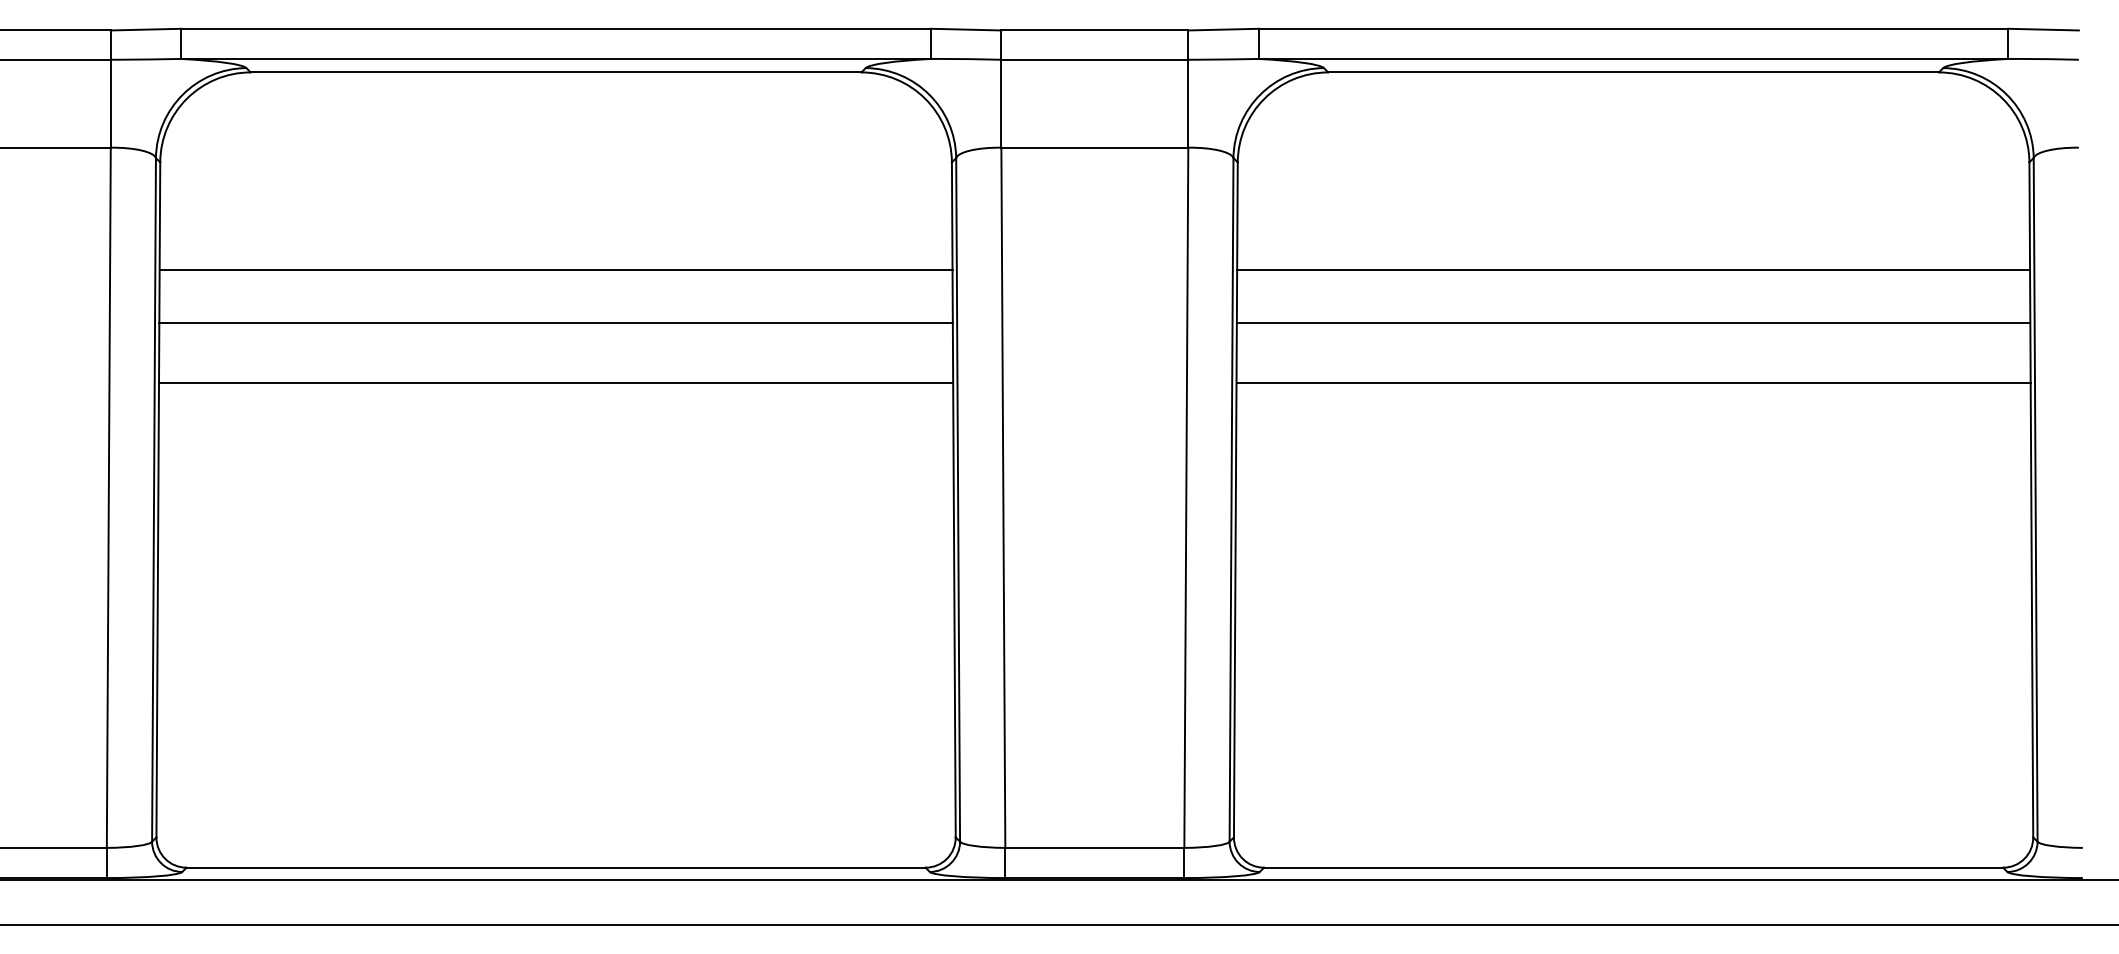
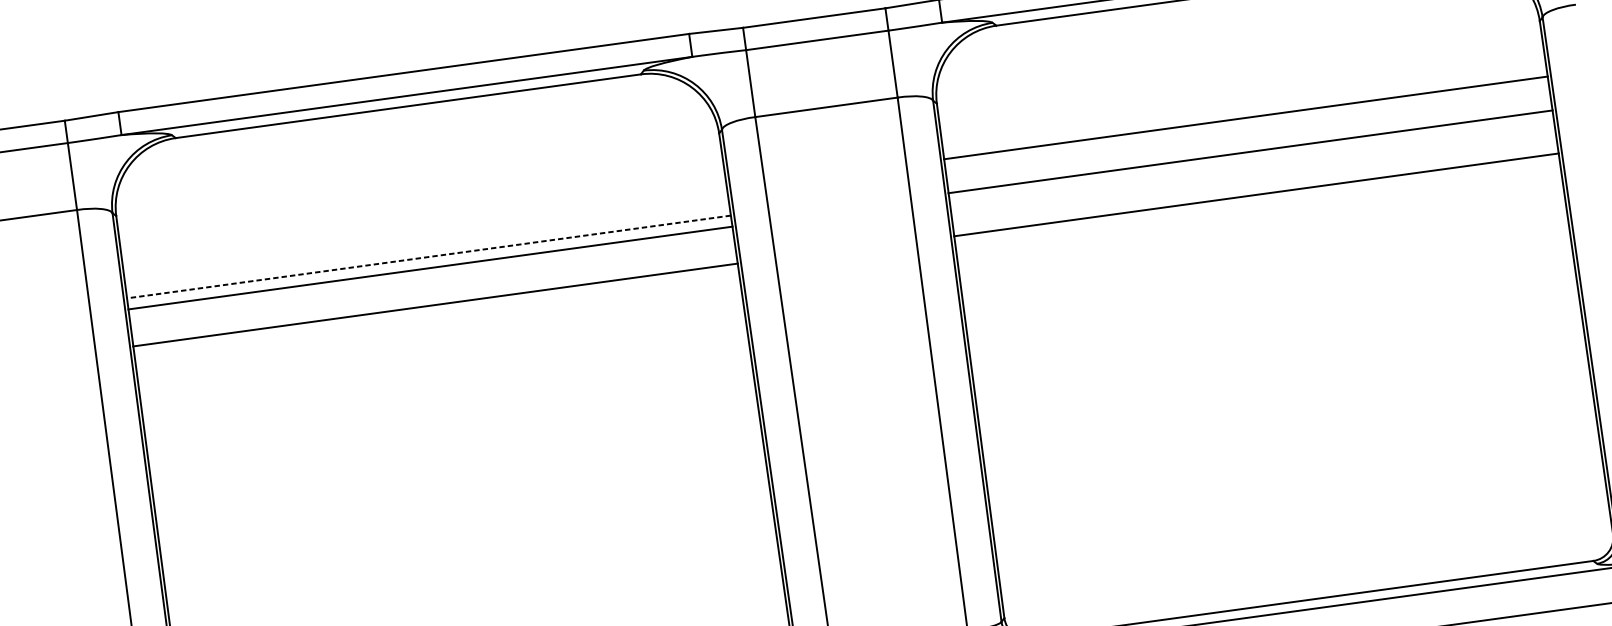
line: (555, 270) -> (428, 257), solid -> dashed
line: (1633, 270) -> (1245, 118), moved
line: (555, 322) -> (430, 267), moved
line: (1633, 322) -> (1250, 151), moved
line: (556, 383) -> (435, 305), moved
line: (1633, 383) -> (1256, 194), moved

